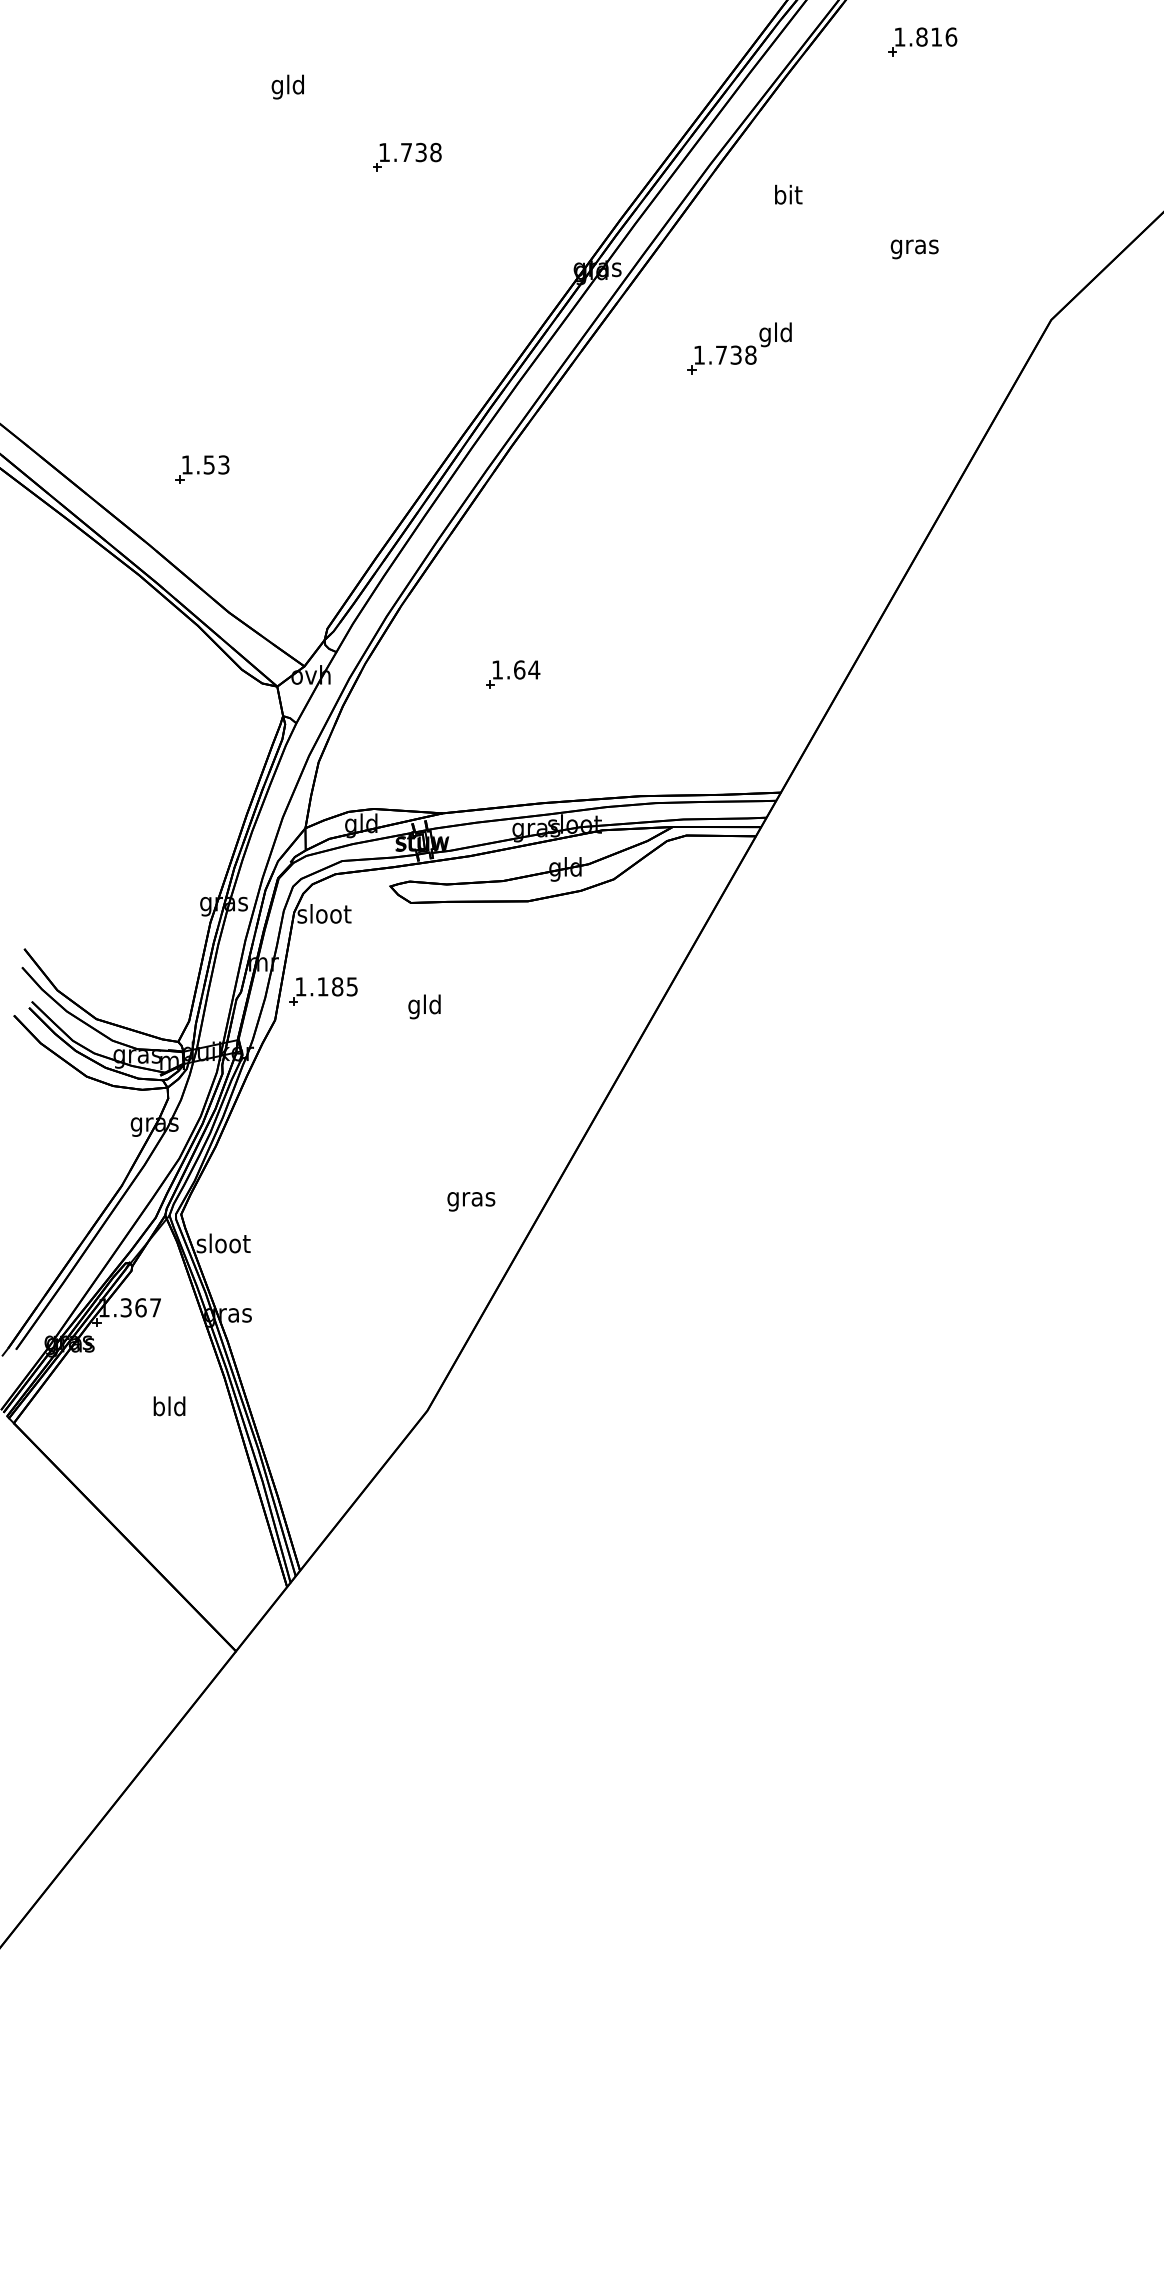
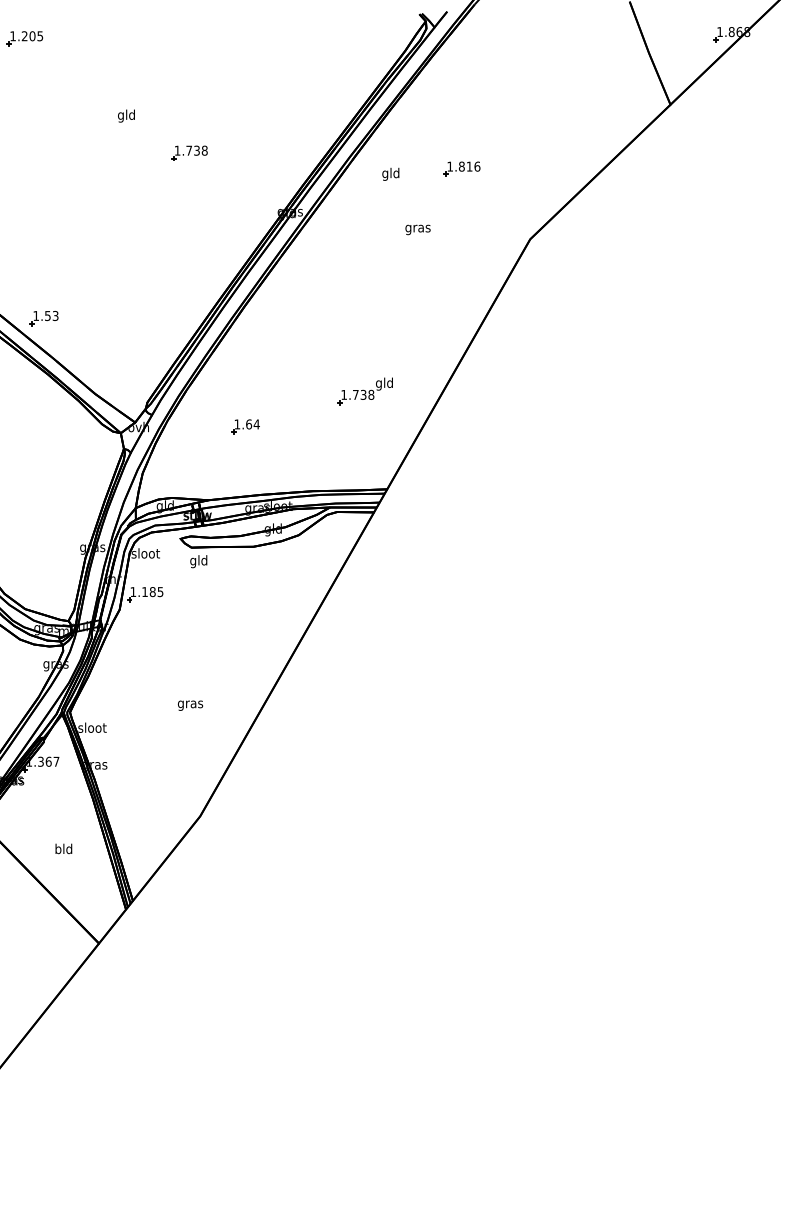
part: (921, 40) -> (461, 168), moved
text: (787, 195) -> (390, 173), bit -> gld
text: (913, 248) -> (417, 229), moved
part: (737, 348) -> (364, 391), moved
part: (200, 469) -> (43, 318), moved
text: (424, 1006) -> (198, 561), moved
text: (471, 1201) -> (190, 705), moved
text: (168, 1405) -> (63, 848), moved

